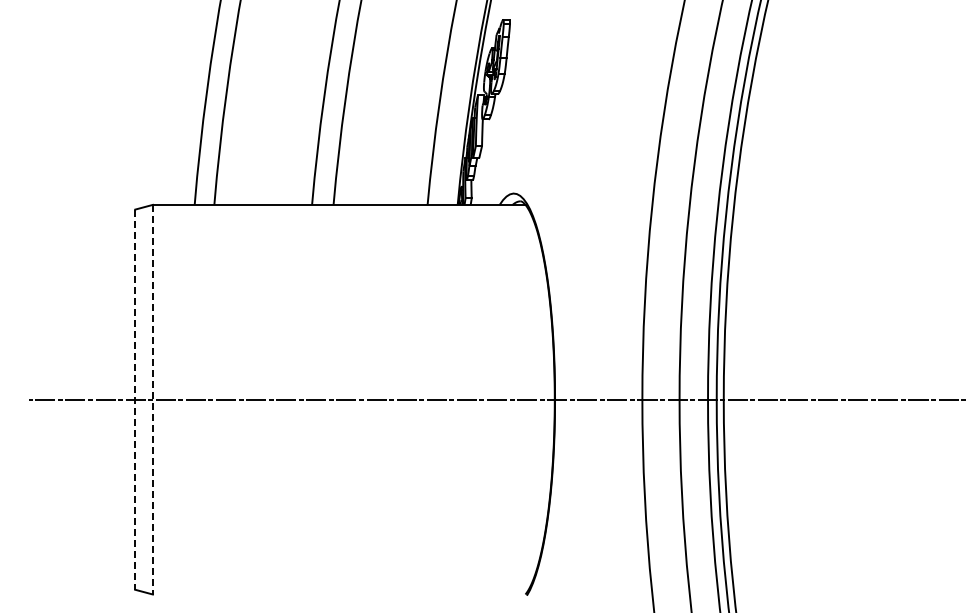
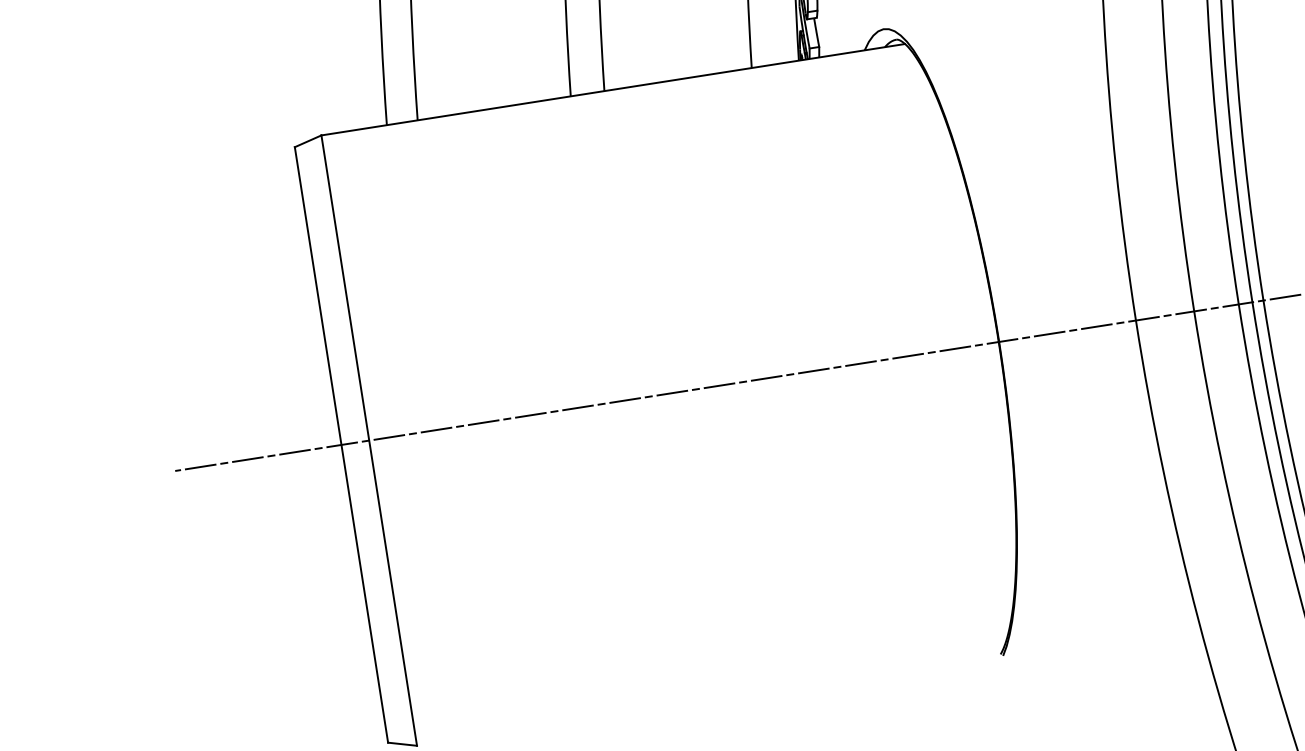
line: (152, 399) -> (368, 440), dashed -> solid
line: (135, 400) -> (342, 446), dashed -> solid

